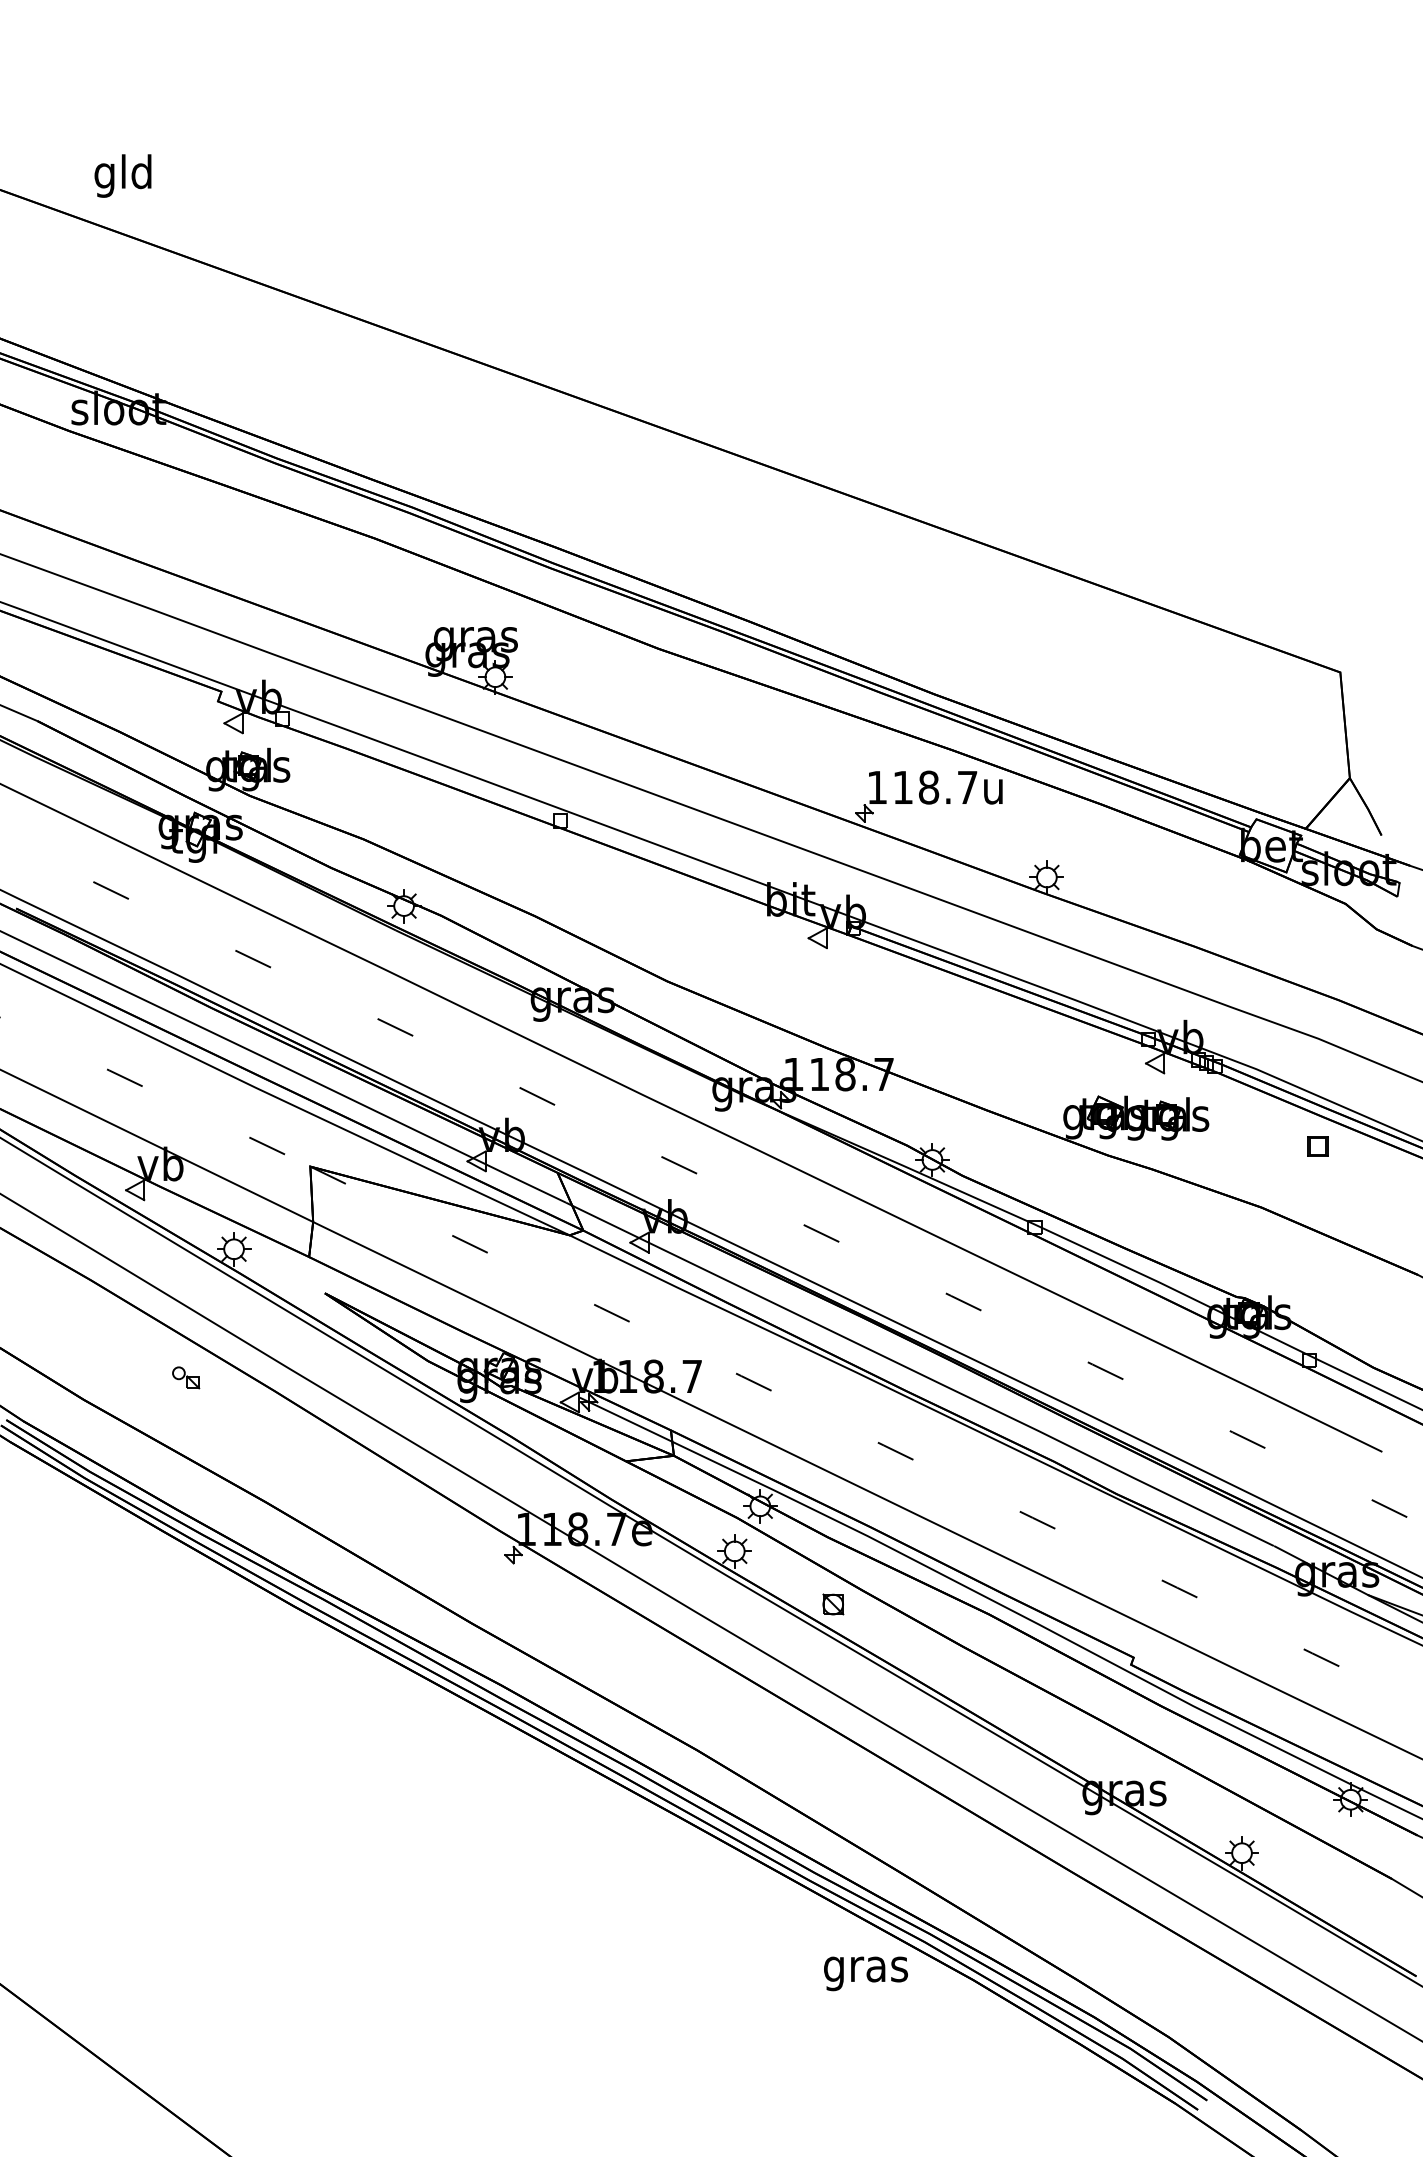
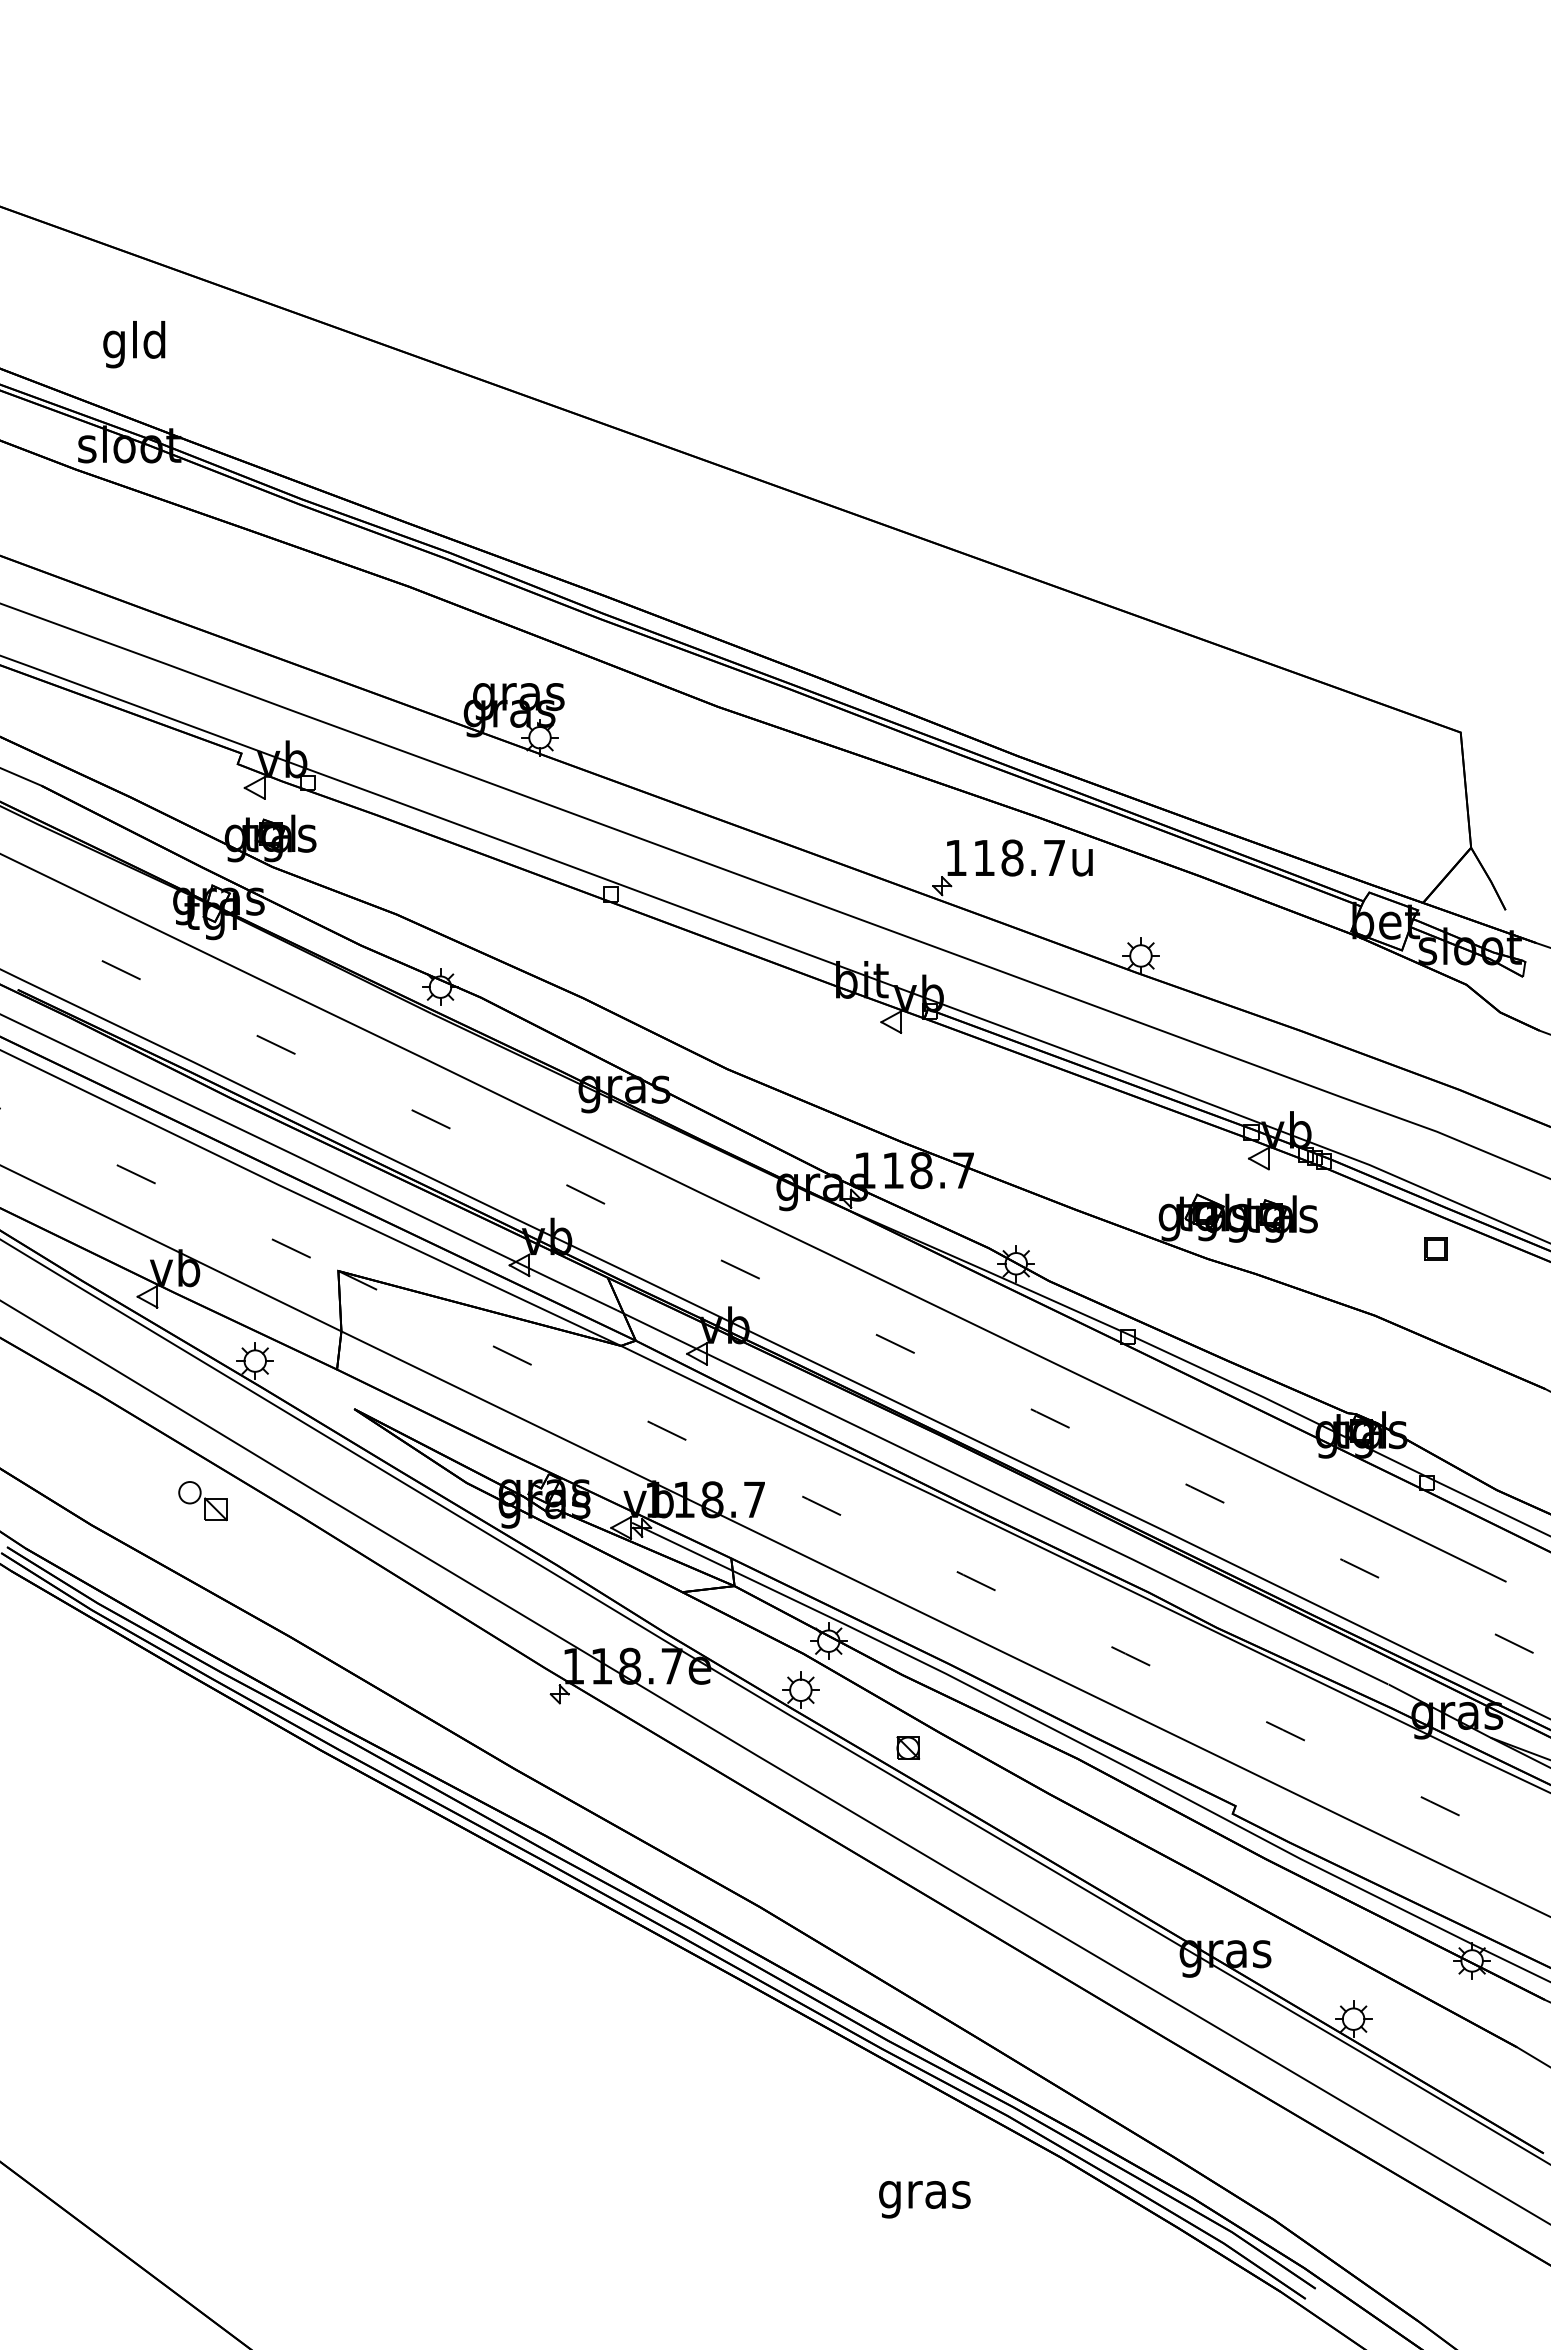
text: (123, 175) -> (134, 344), moved
part: (185, 1378) -> (202, 1501), size x1.67
text: (865, 1973) -> (924, 2199), moved

